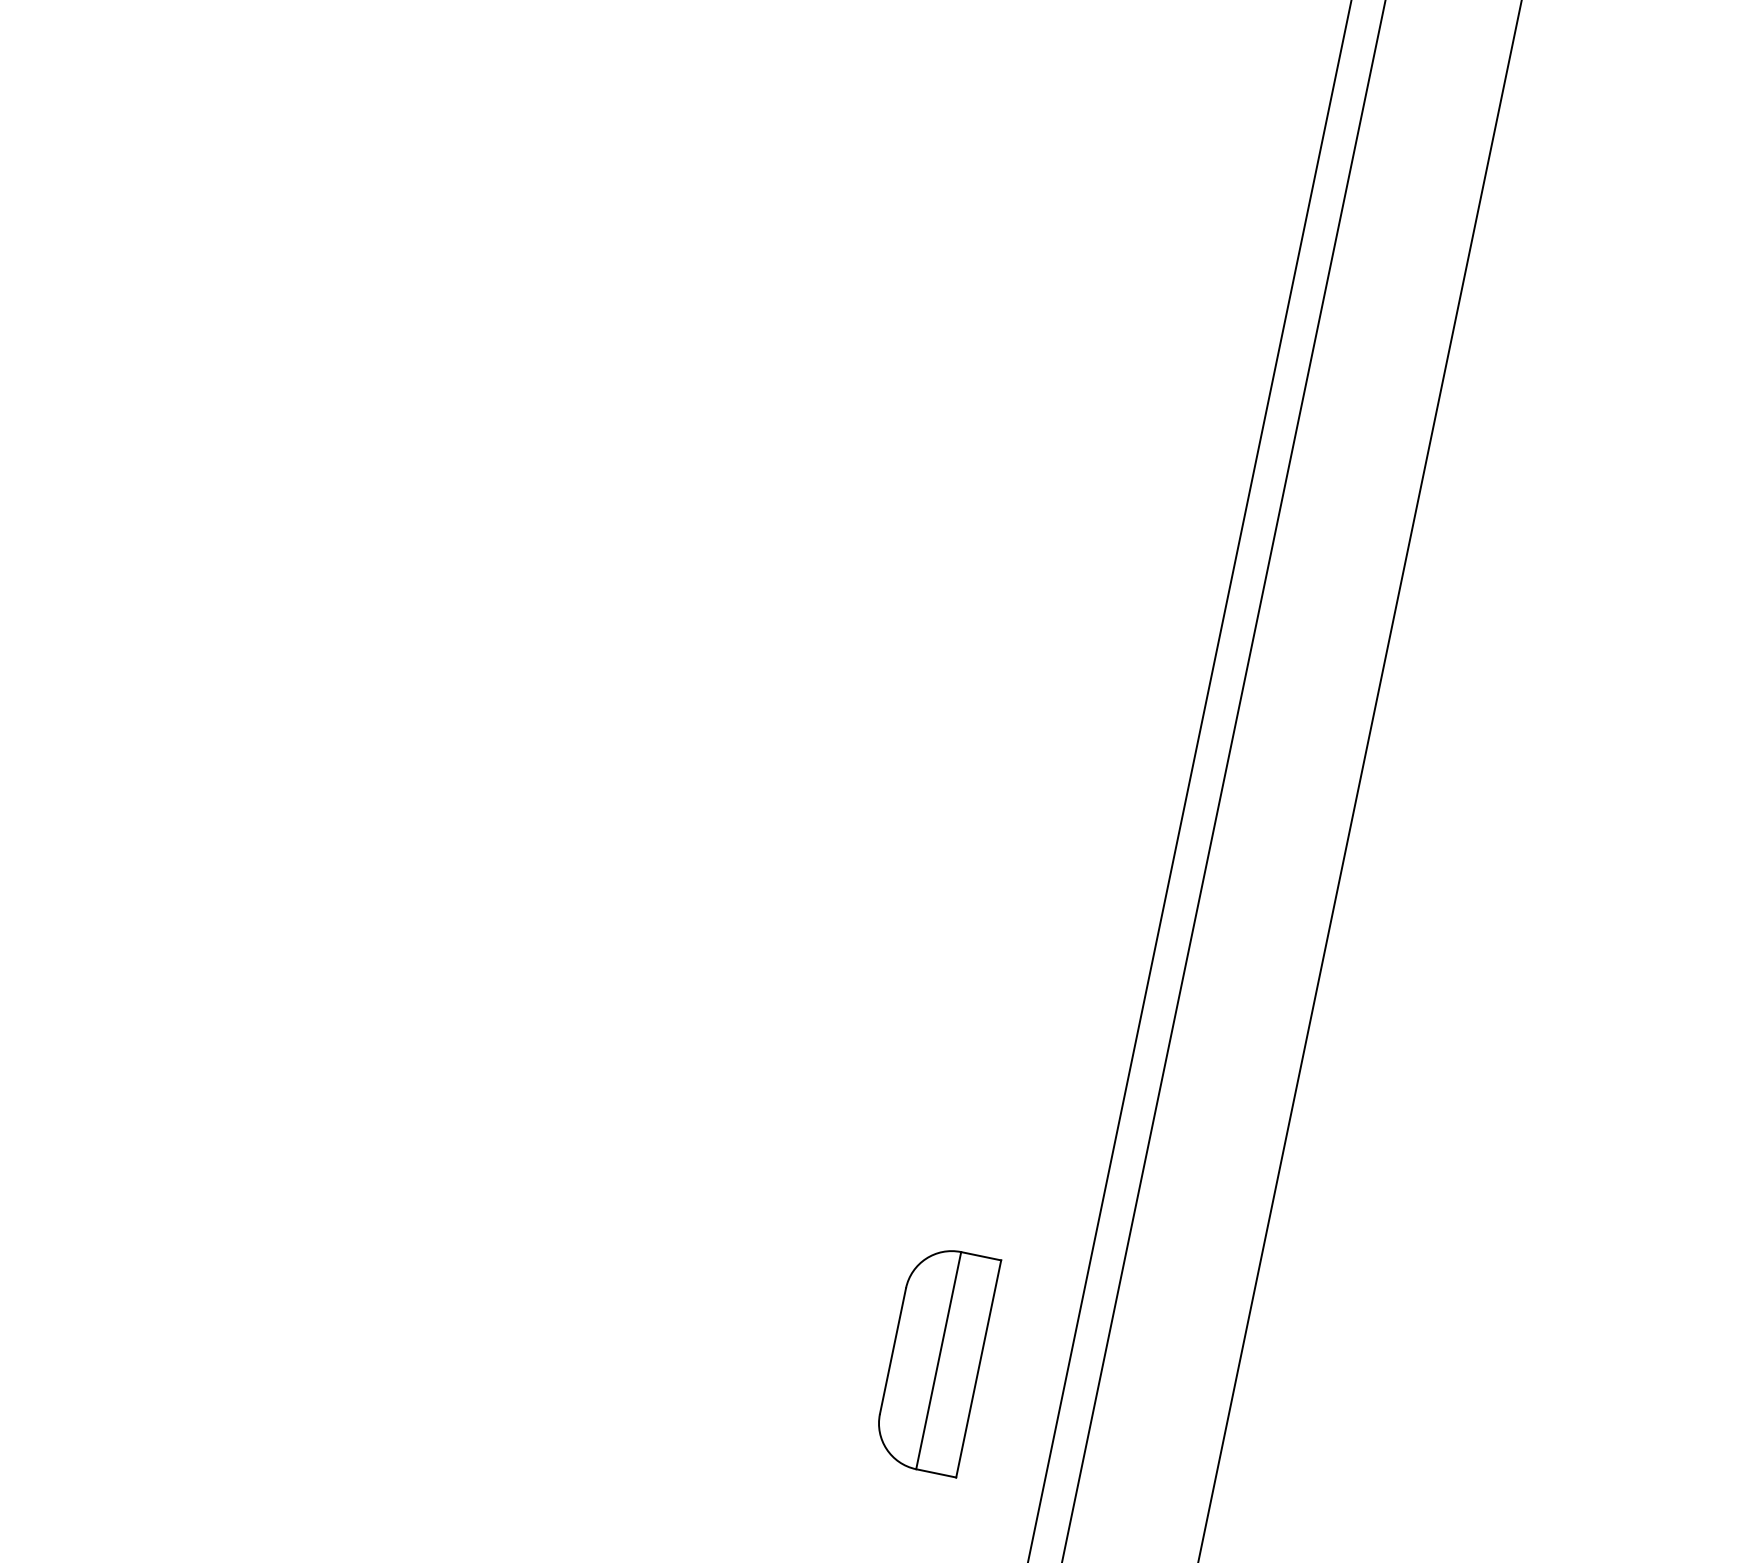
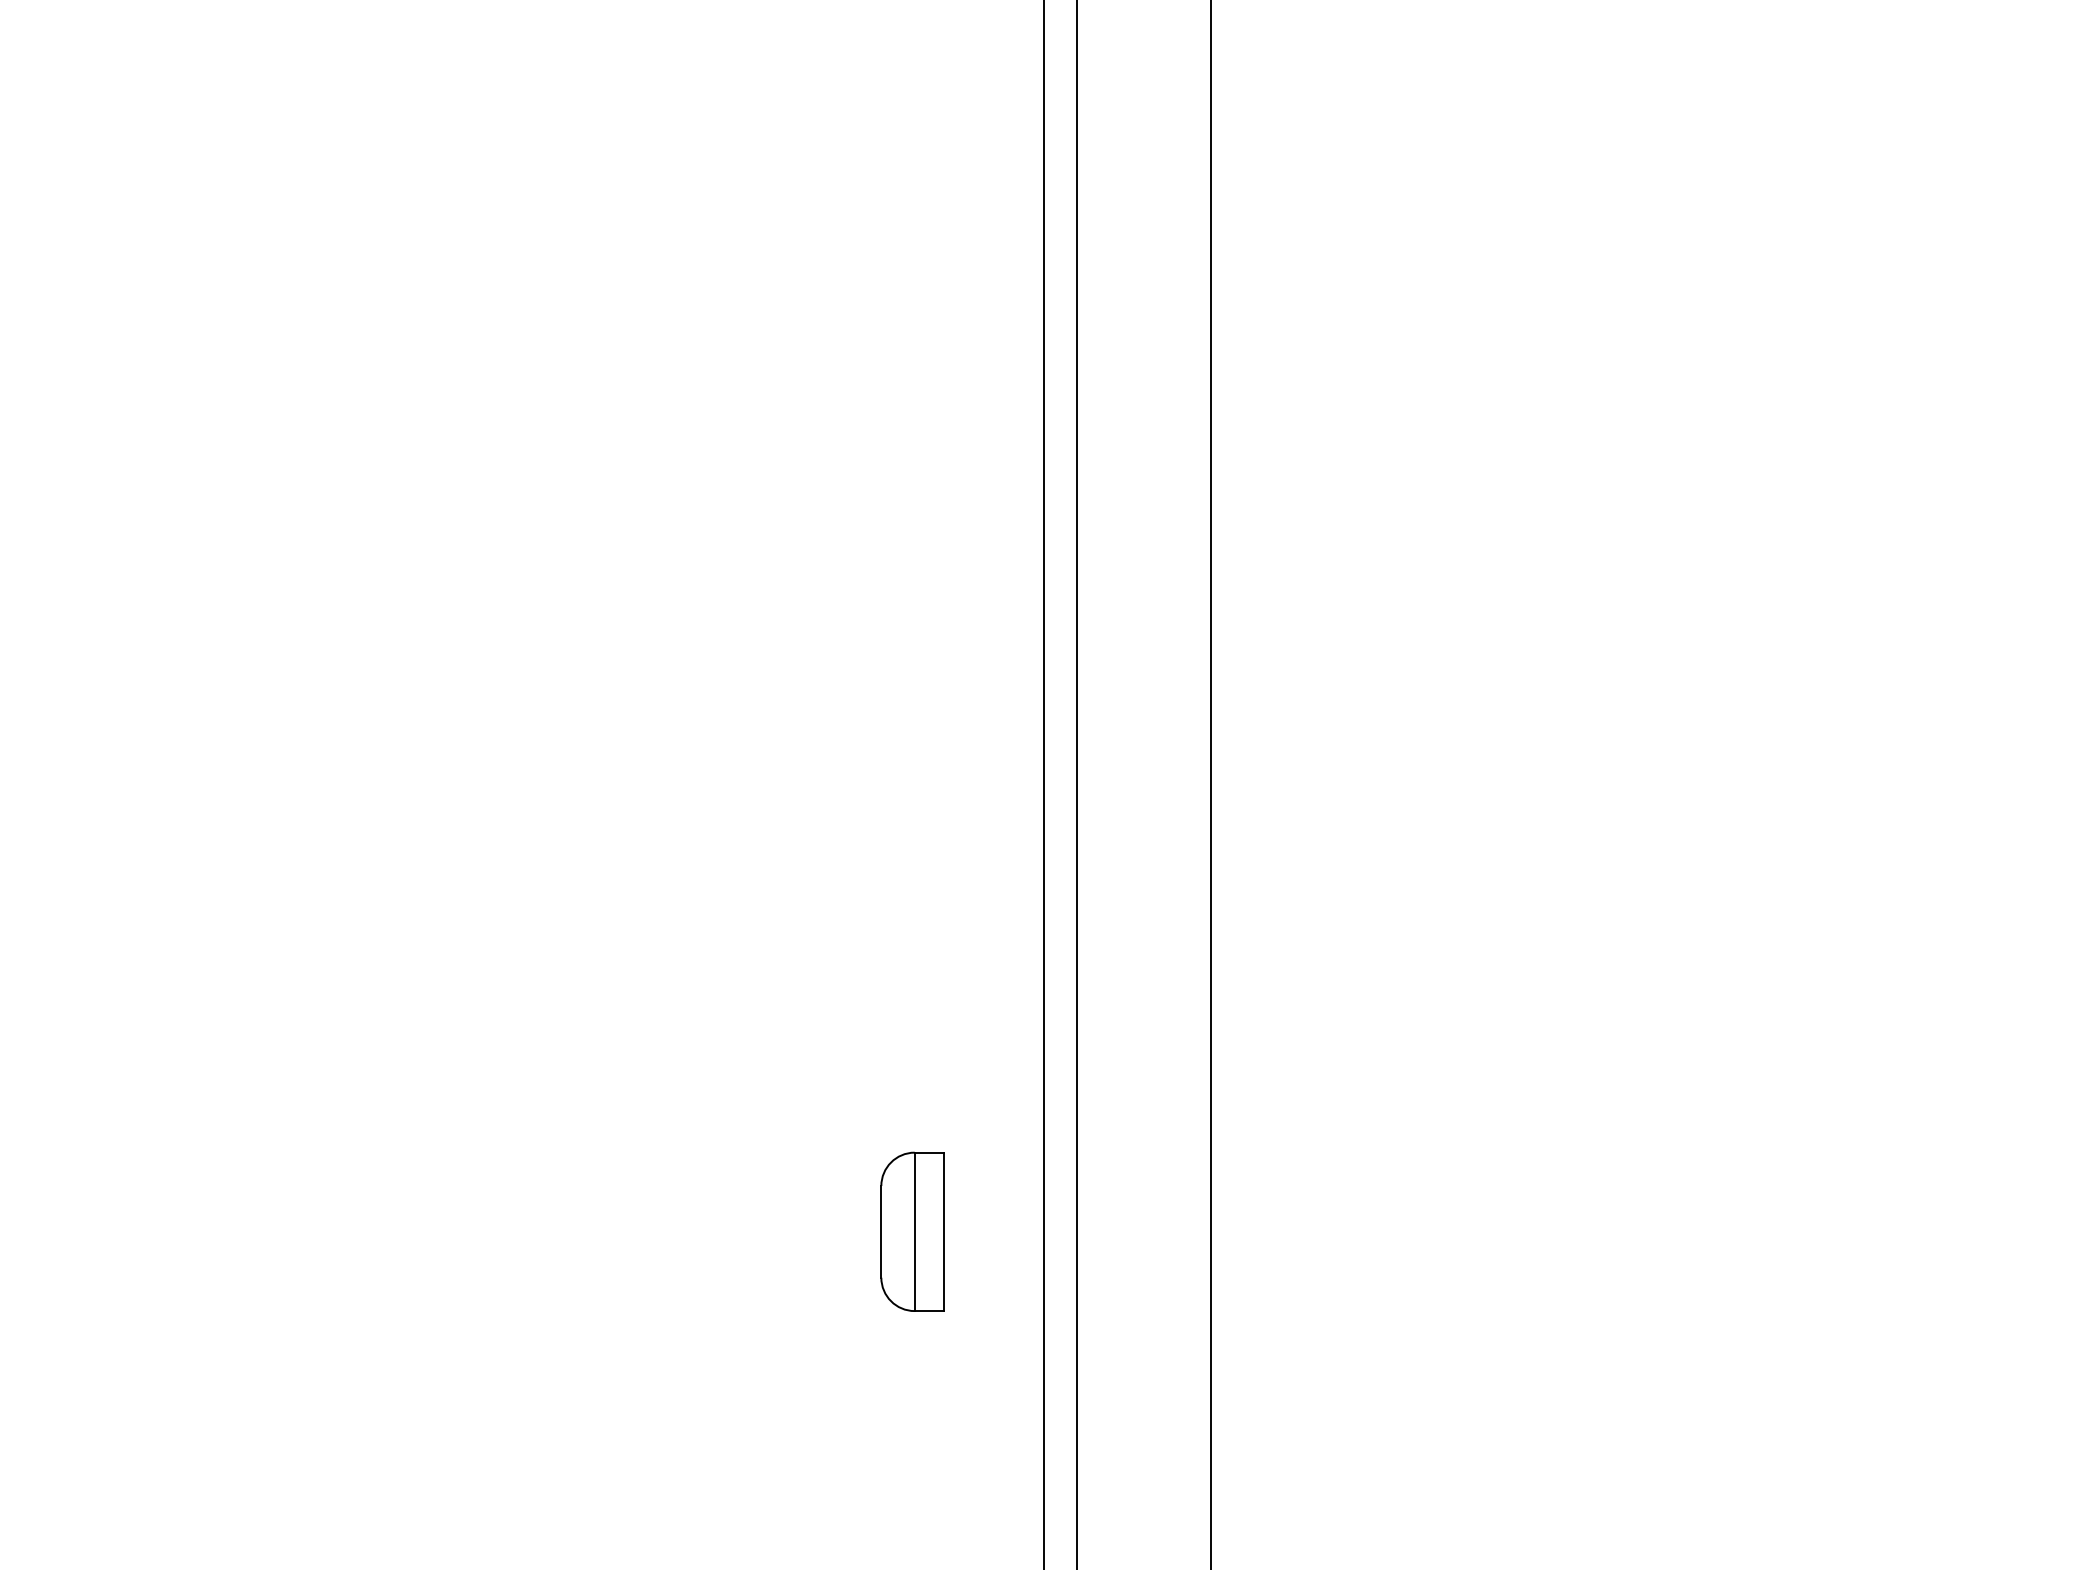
part: (935, 1359) -> (912, 1231), size x0.71

